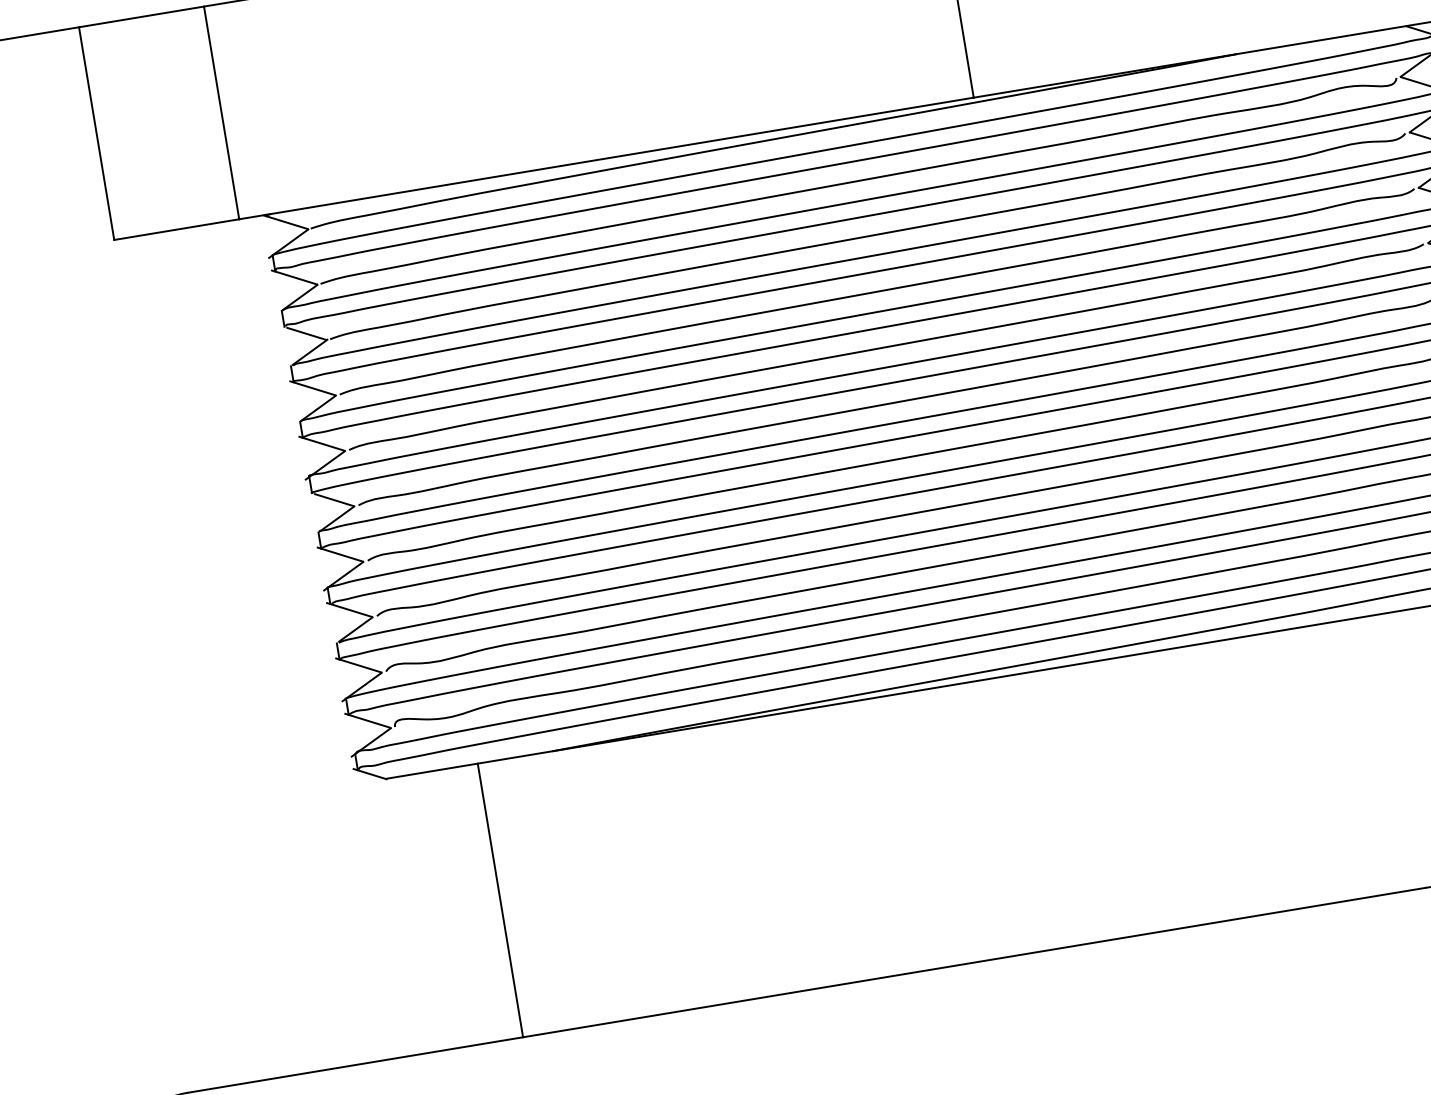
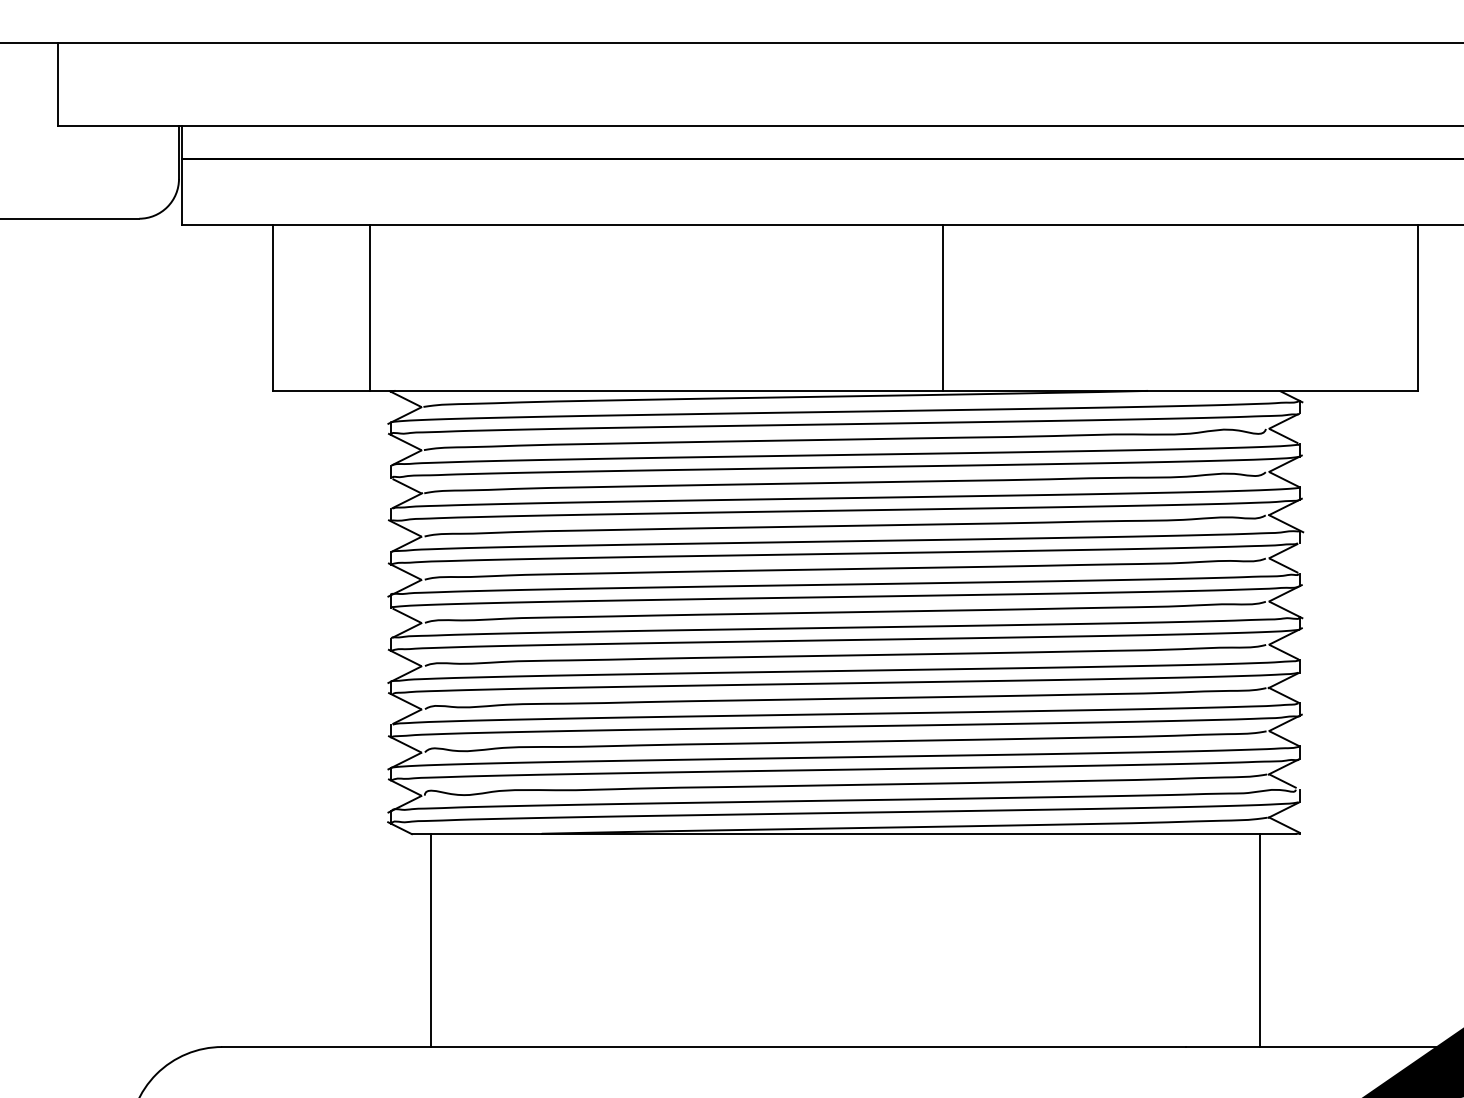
line: (499, 900) -> (430, 940), moved

